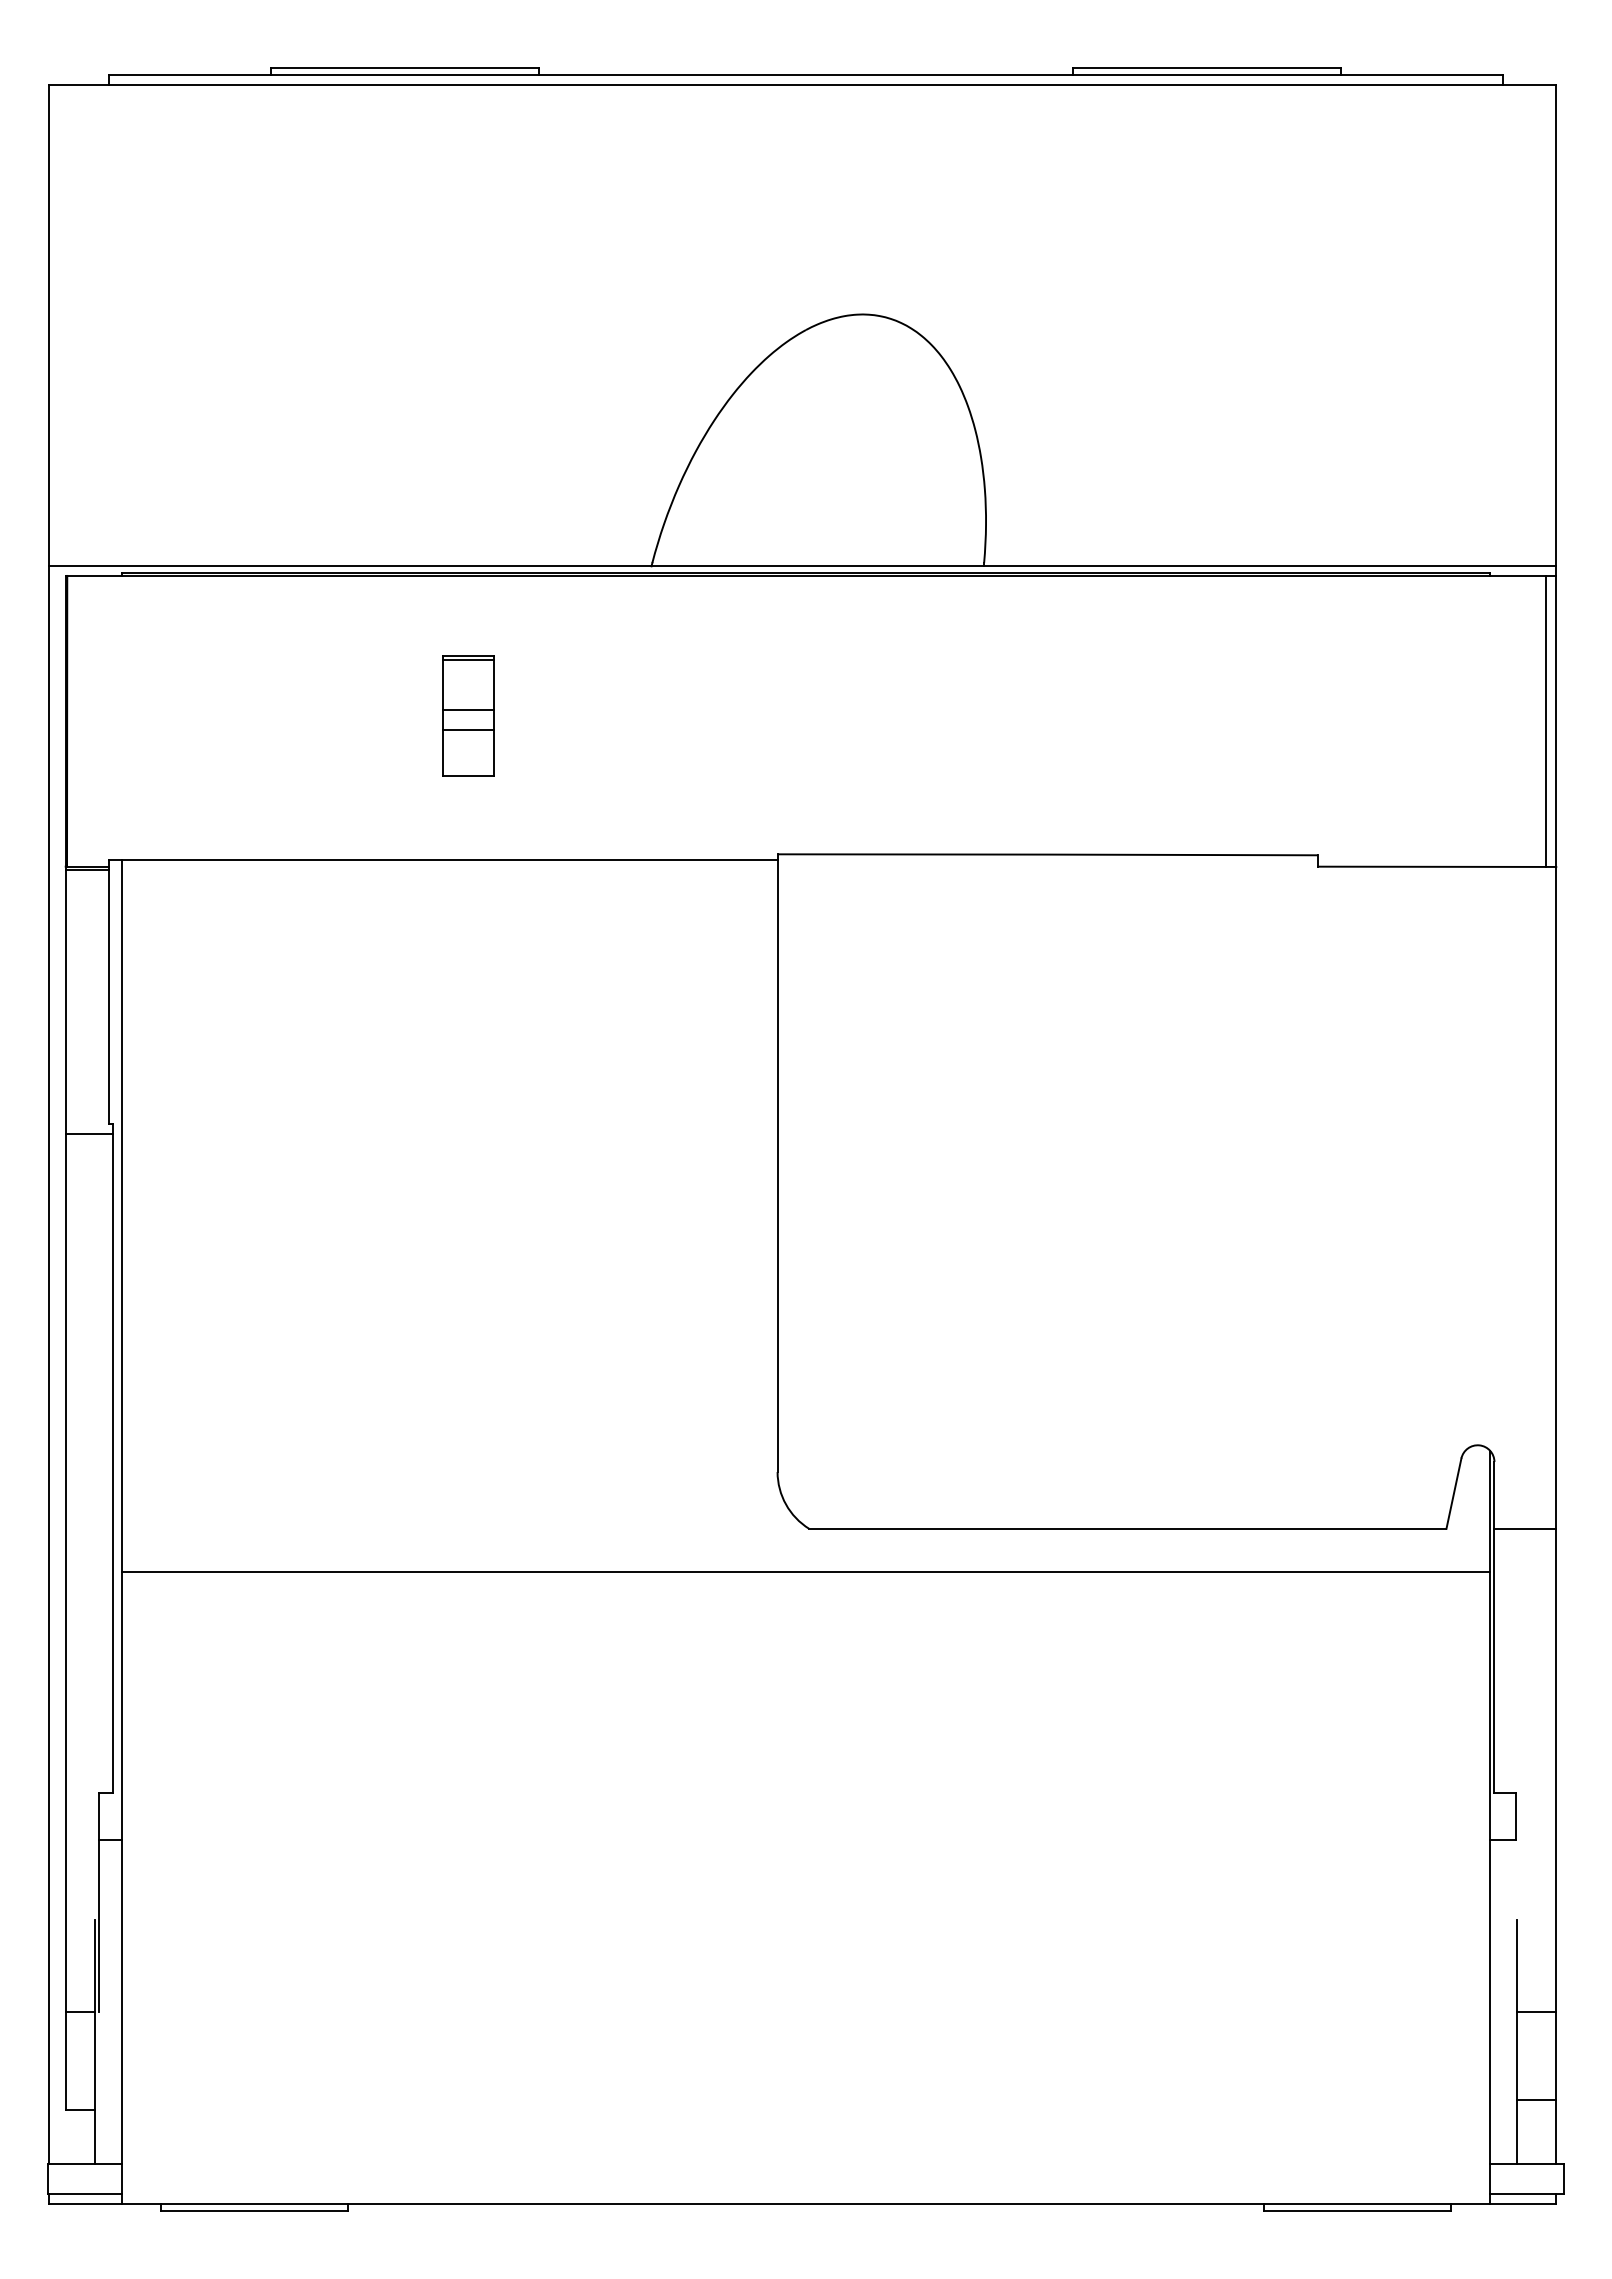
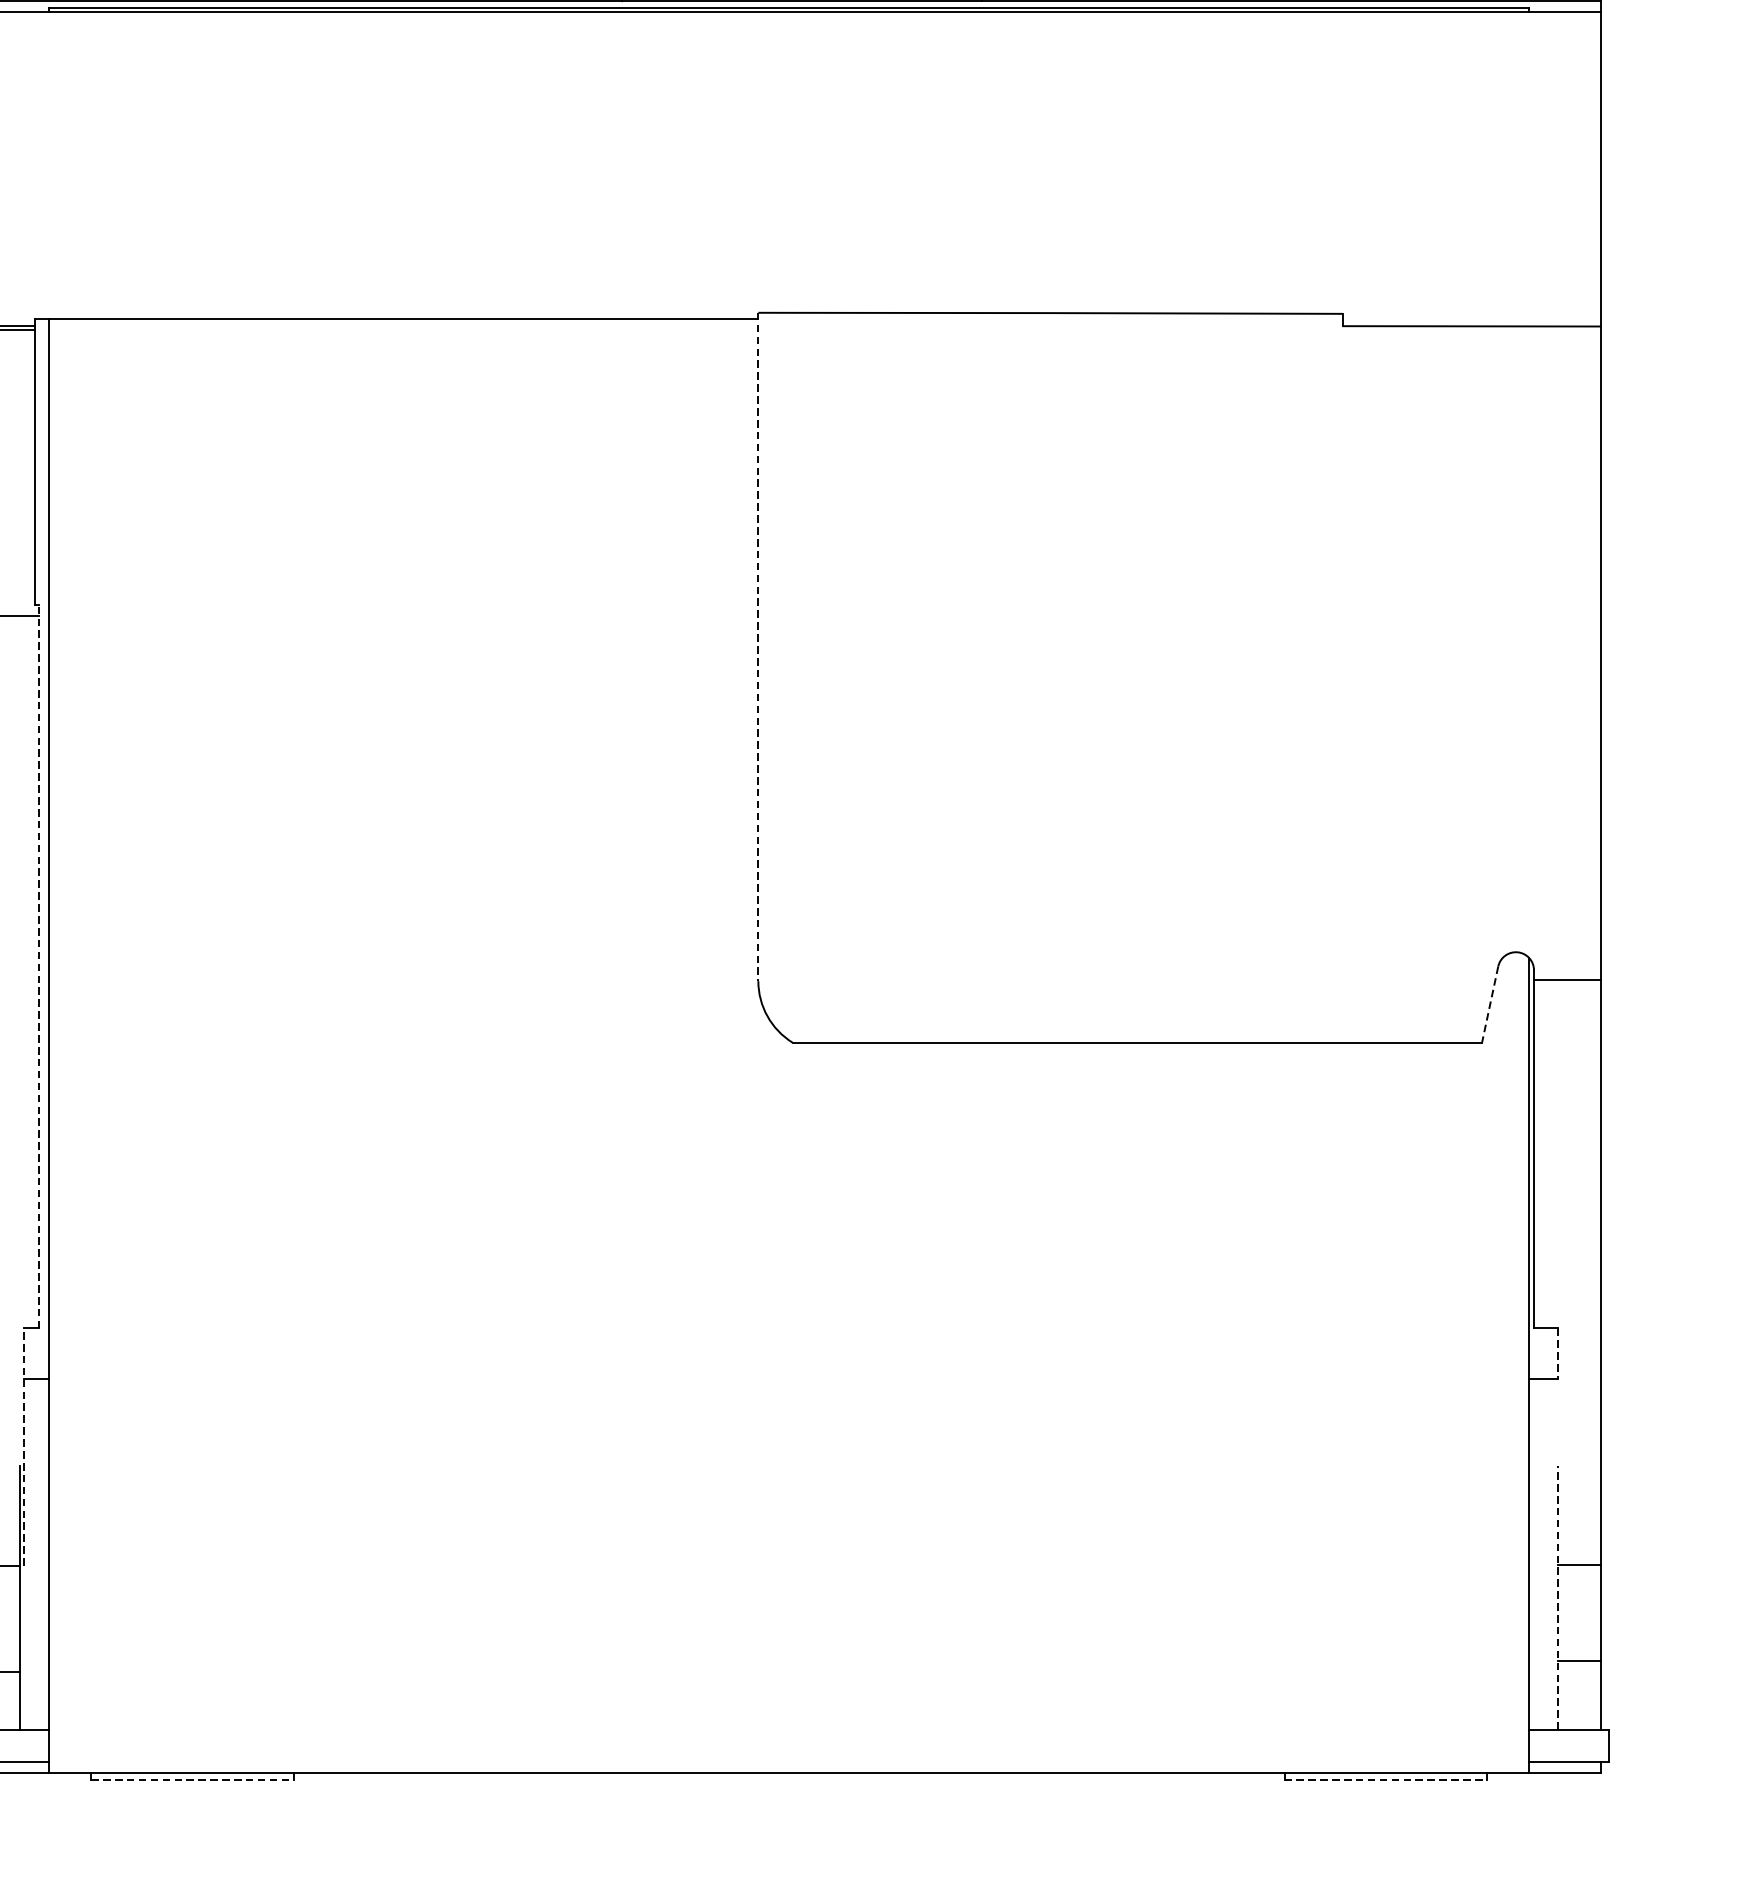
part: (468, 715) -> (423, 162), removed
line: (1545, 720) -> (1589, 168), removed
line: (777, 1163) -> (758, 647), solid -> dashed
line: (112, 1458) -> (38, 966), solid -> dashed
line: (1453, 1493) -> (1489, 1004), solid -> dashed
line: (1525, 1528) -> (1567, 979), moved
line: (805, 1572) -> (788, 1089), removed
line: (1516, 1816) -> (1557, 1353), solid -> dashed
line: (99, 1902) -> (24, 1446), solid -> dashed
line: (1516, 2042) -> (1557, 1598), solid -> dashed
line: (254, 2210) -> (192, 1780), solid -> dashed
line: (1357, 2210) -> (1385, 1780), solid -> dashed

